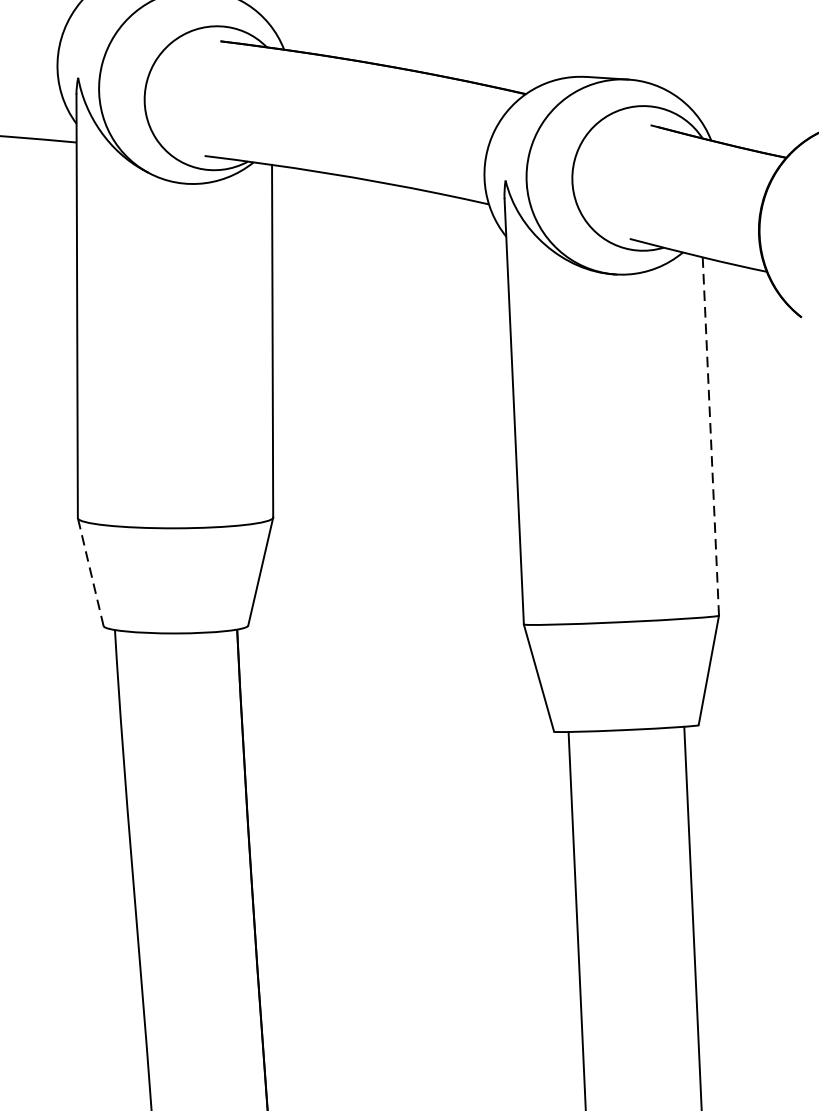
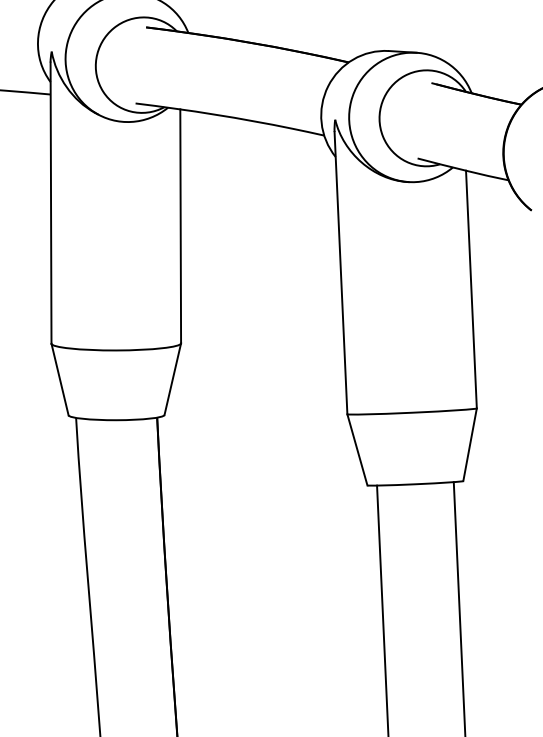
line: (710, 436) -> (471, 289), dashed -> solid
line: (91, 572) -> (60, 379), dashed -> solid

